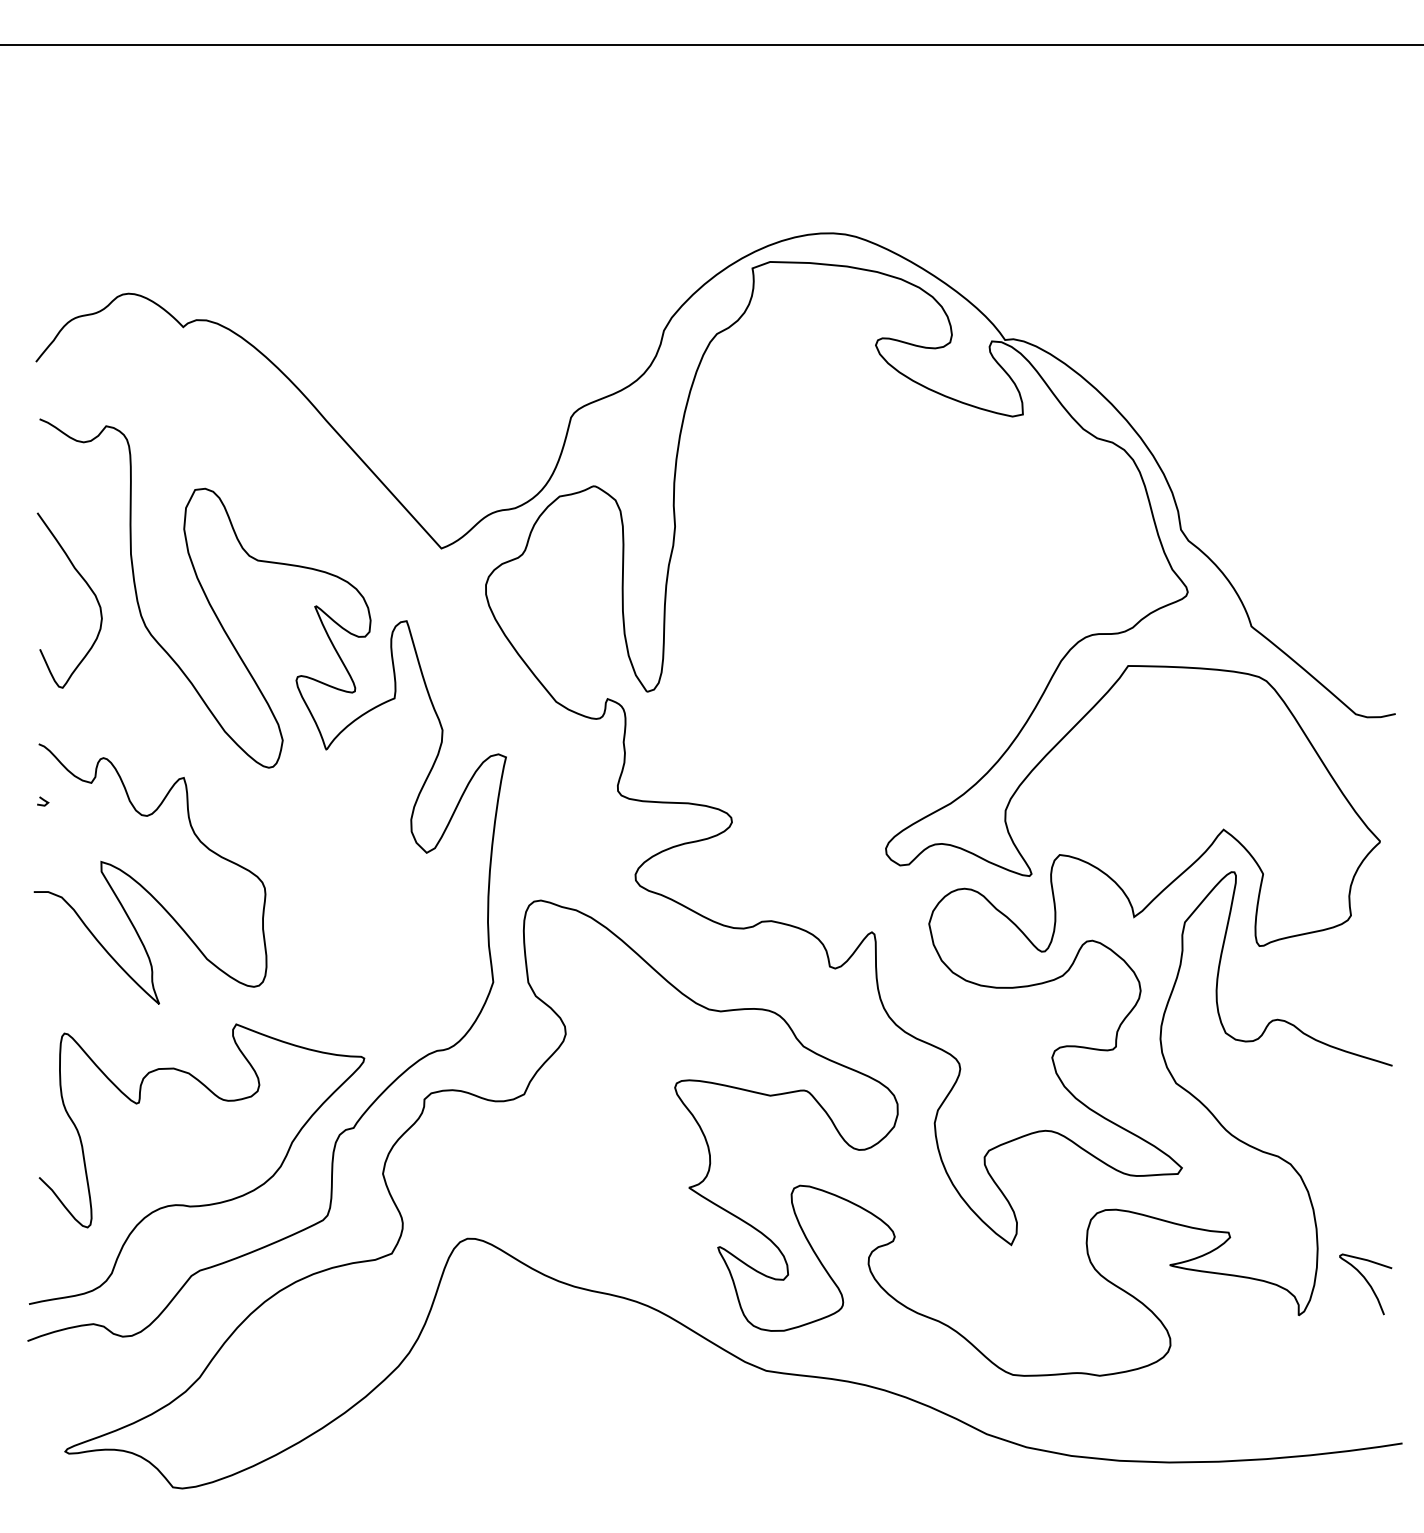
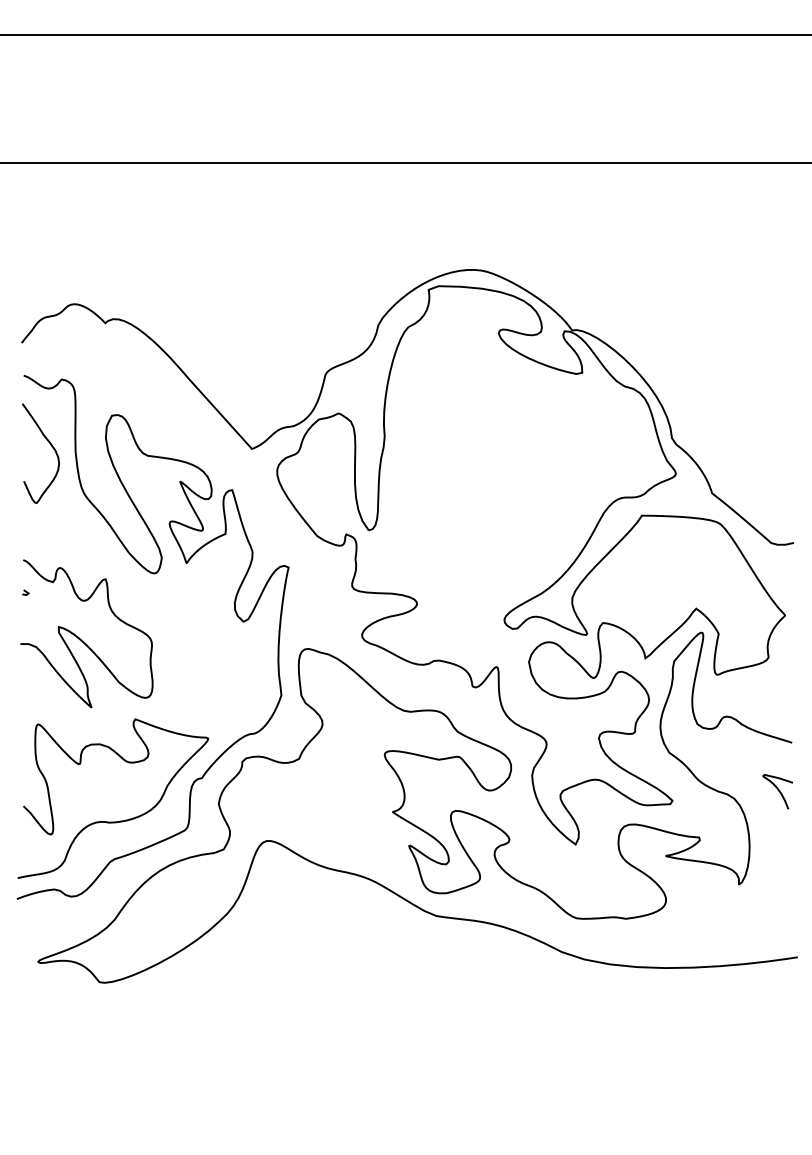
curve: (86, 586) -> (50, 445), moved
curve: (1364, 1281) -> (777, 790), moved

